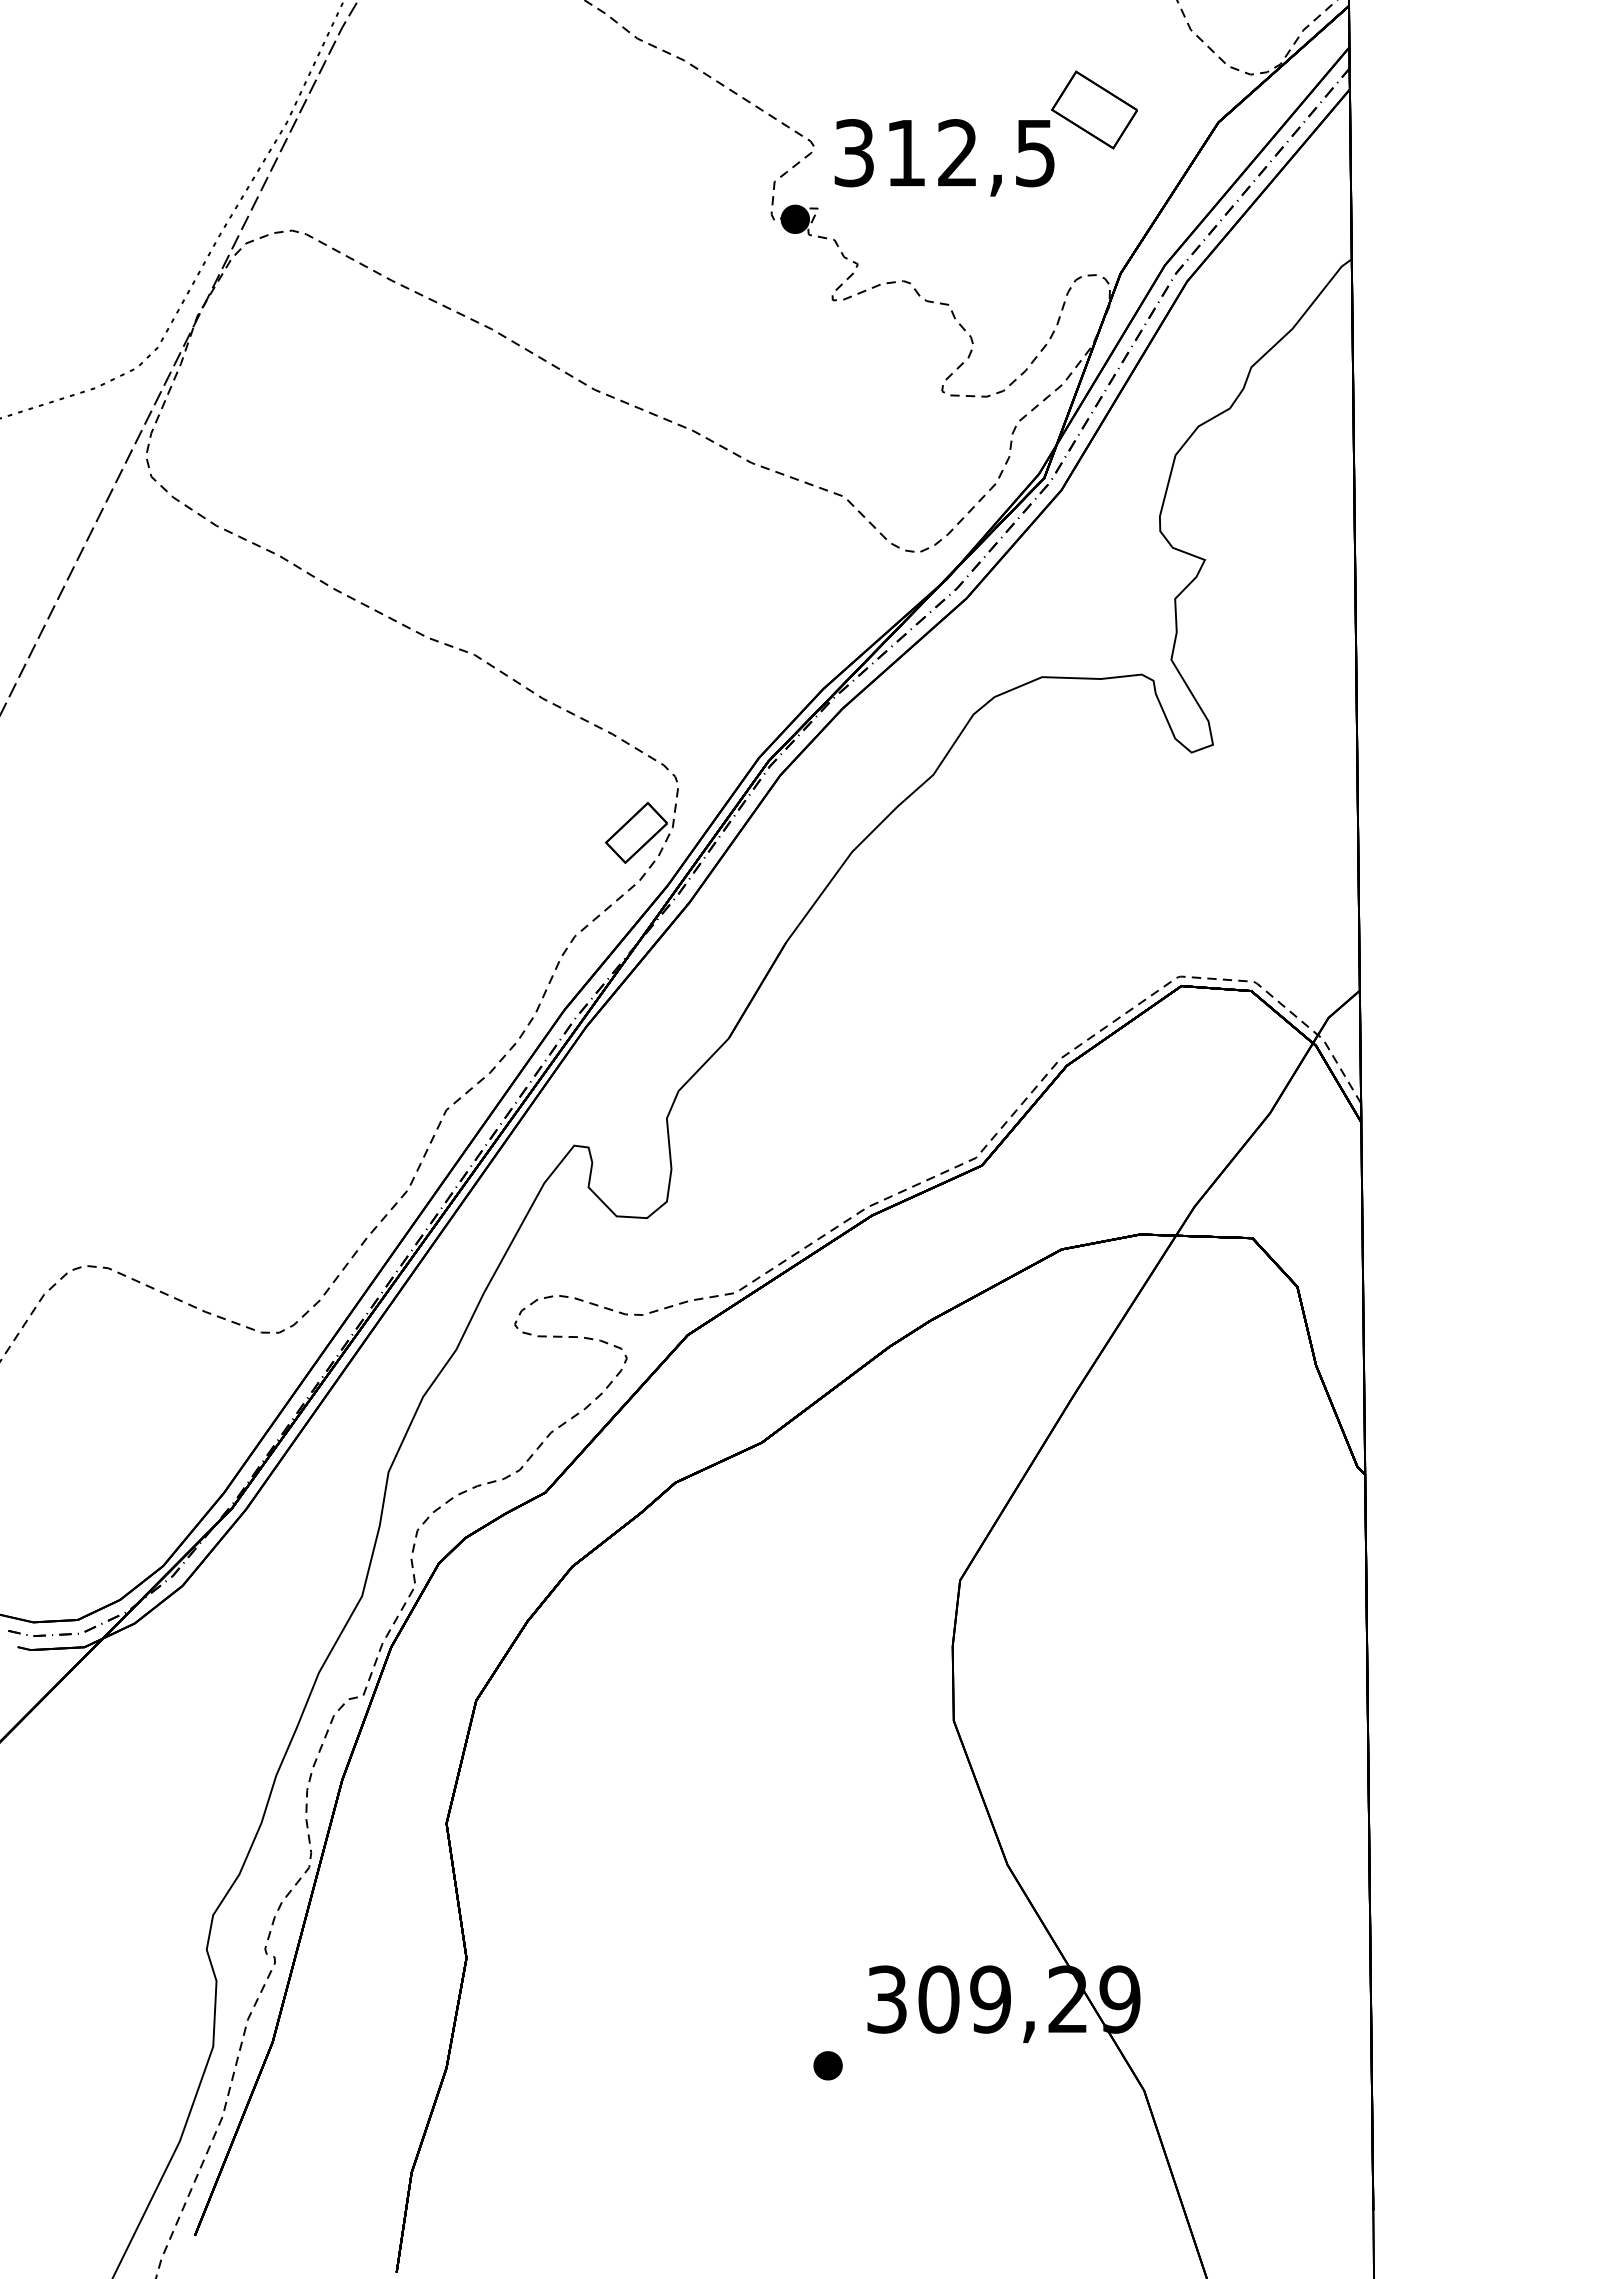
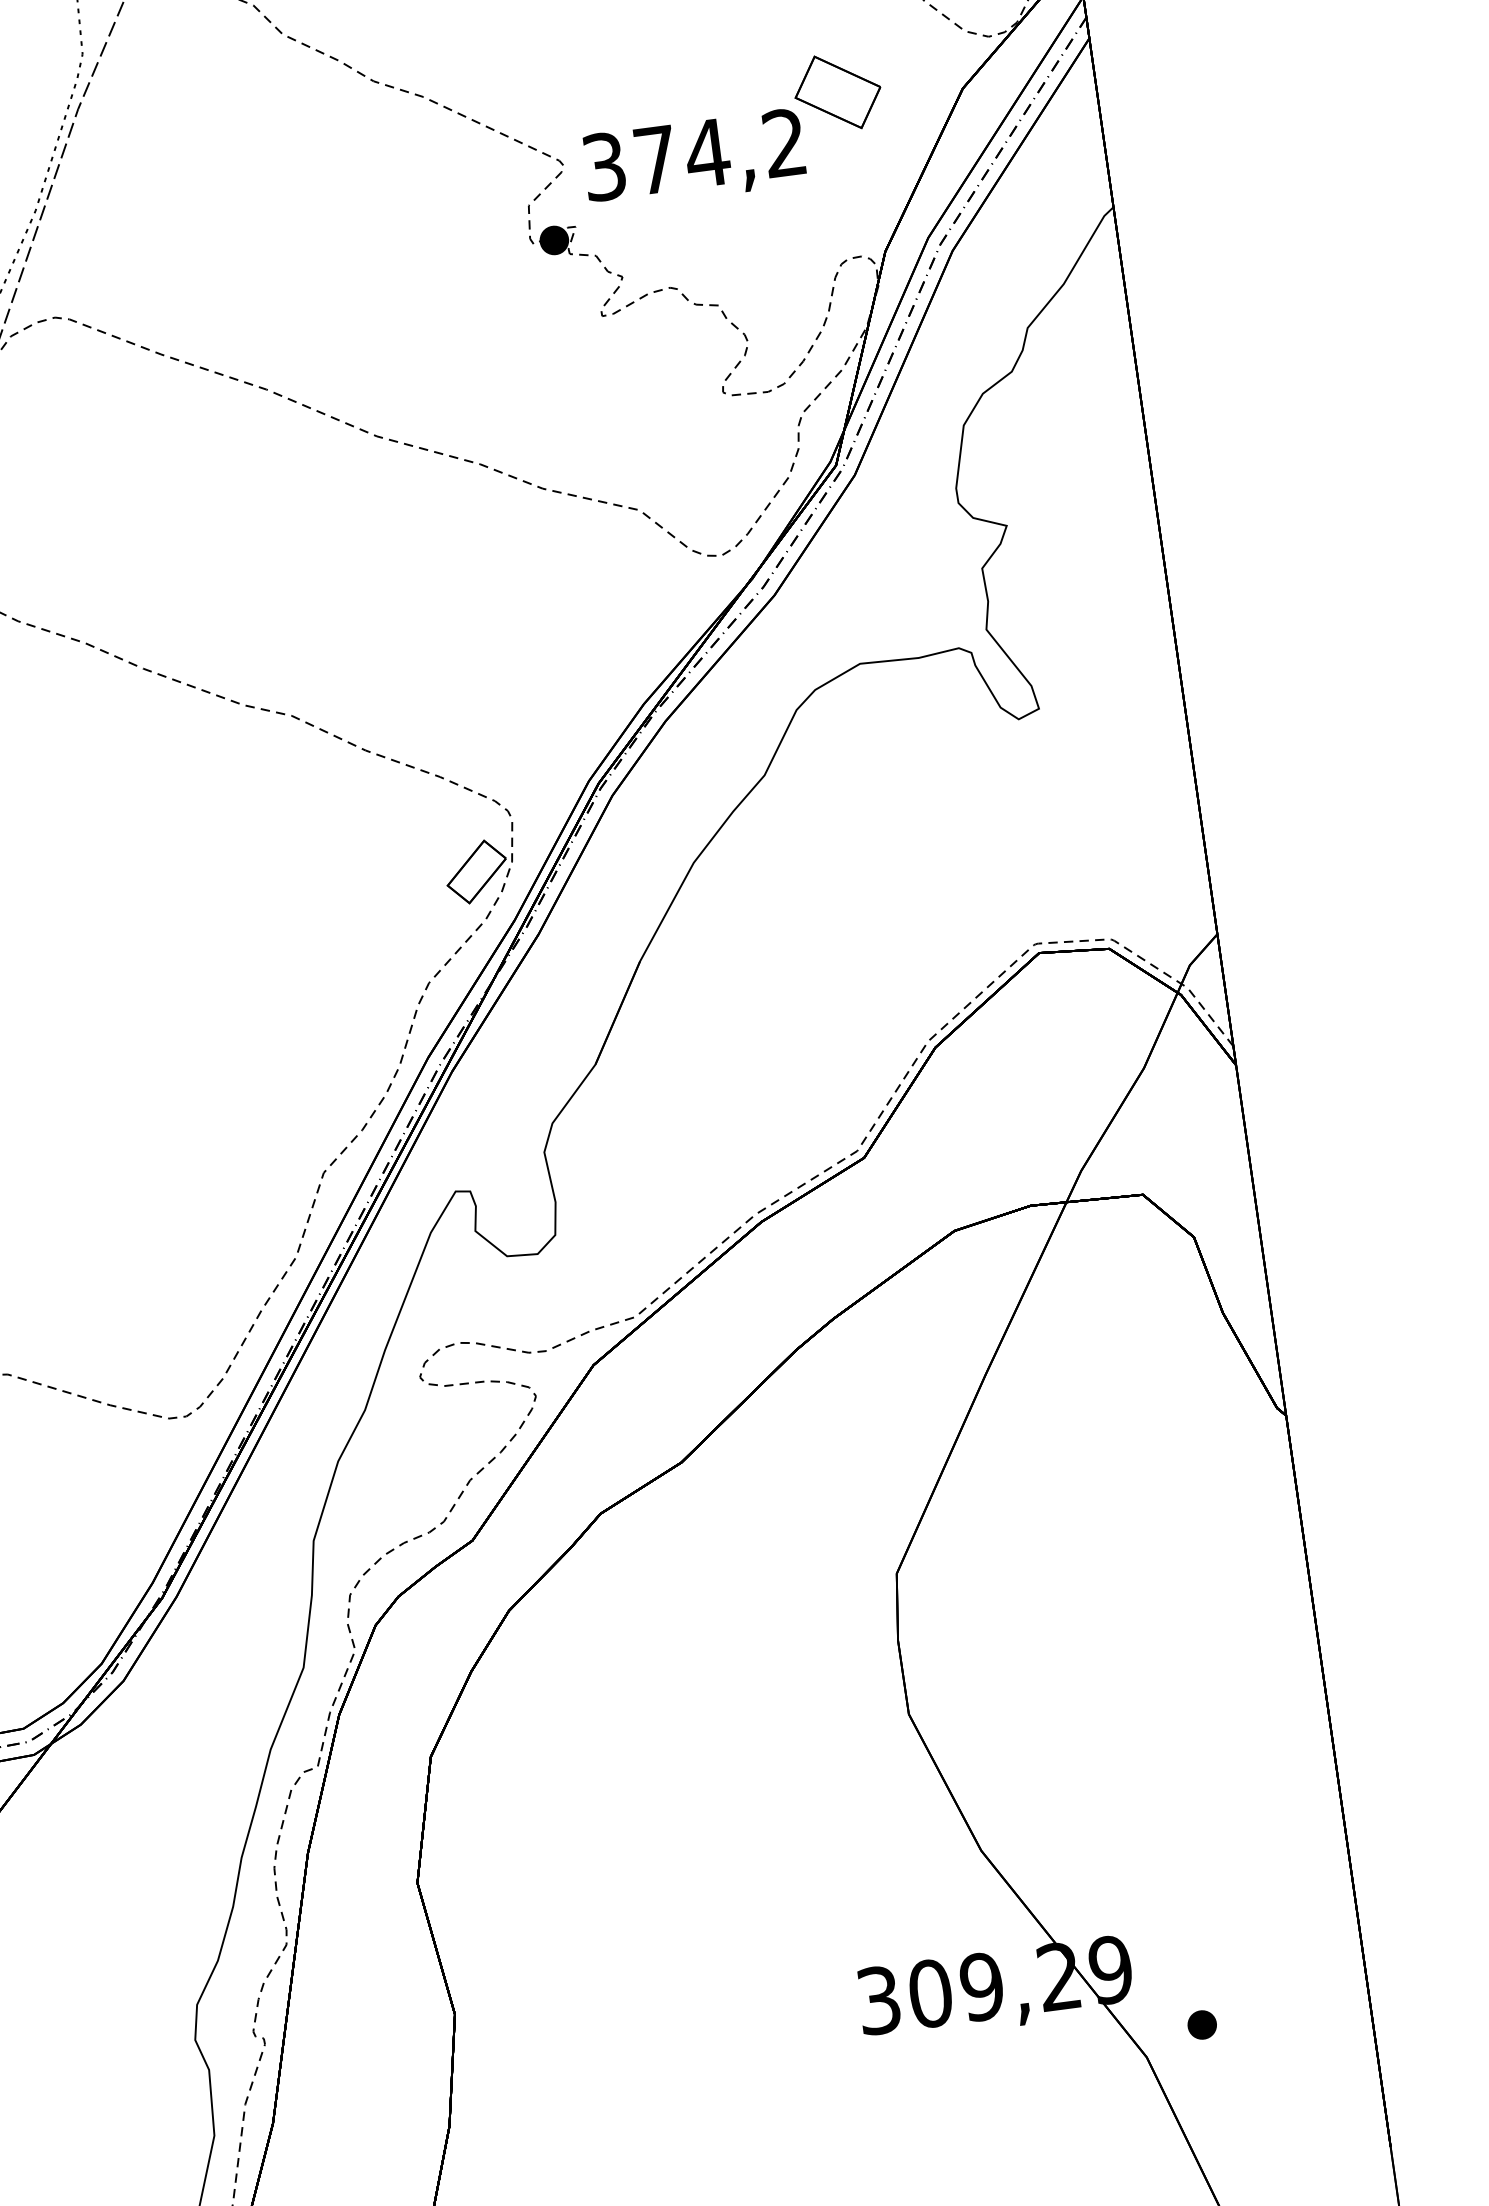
text: (970, 153) -> (720, 151), 312,5 -> 374,2
part: (827, 2065) -> (1201, 2024), moved

